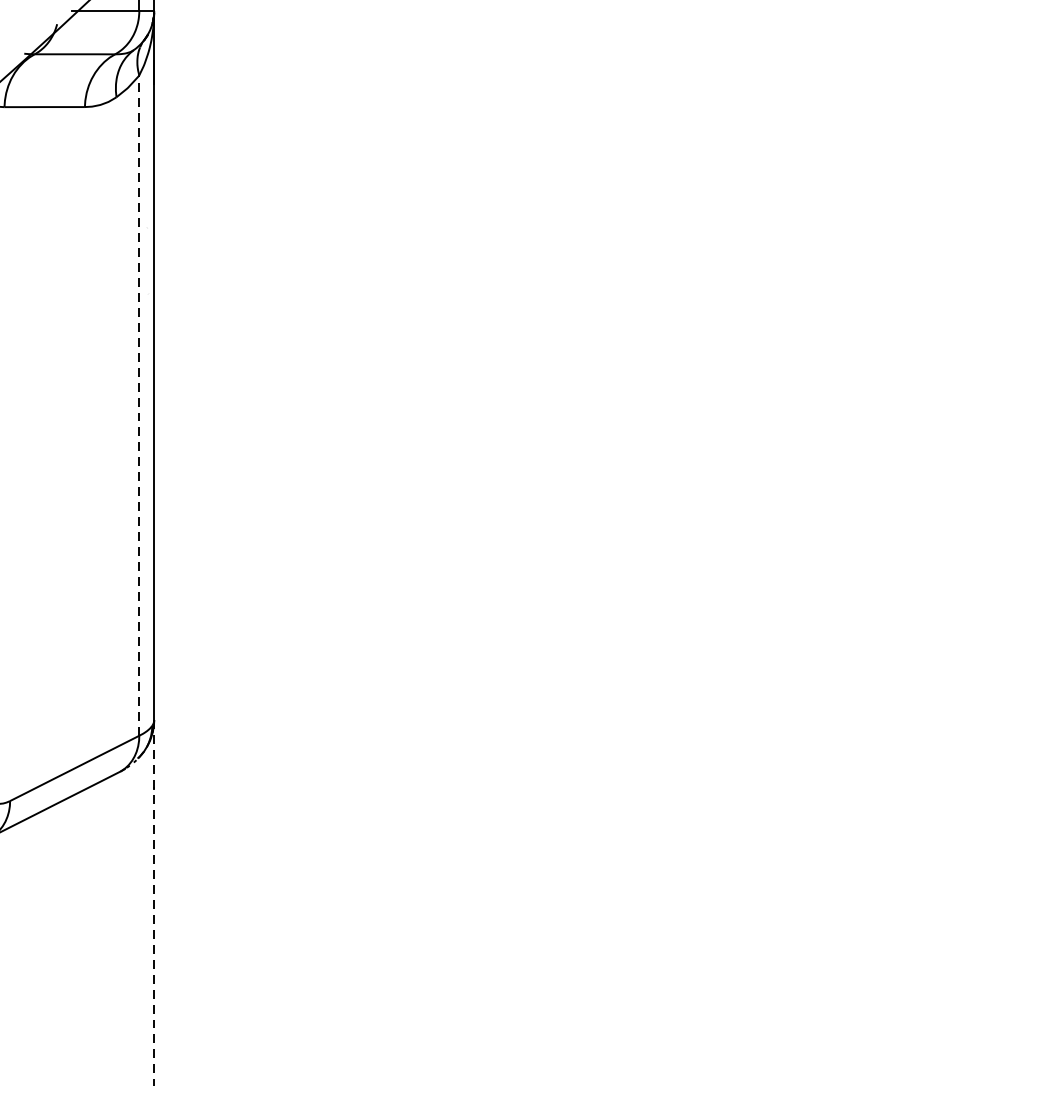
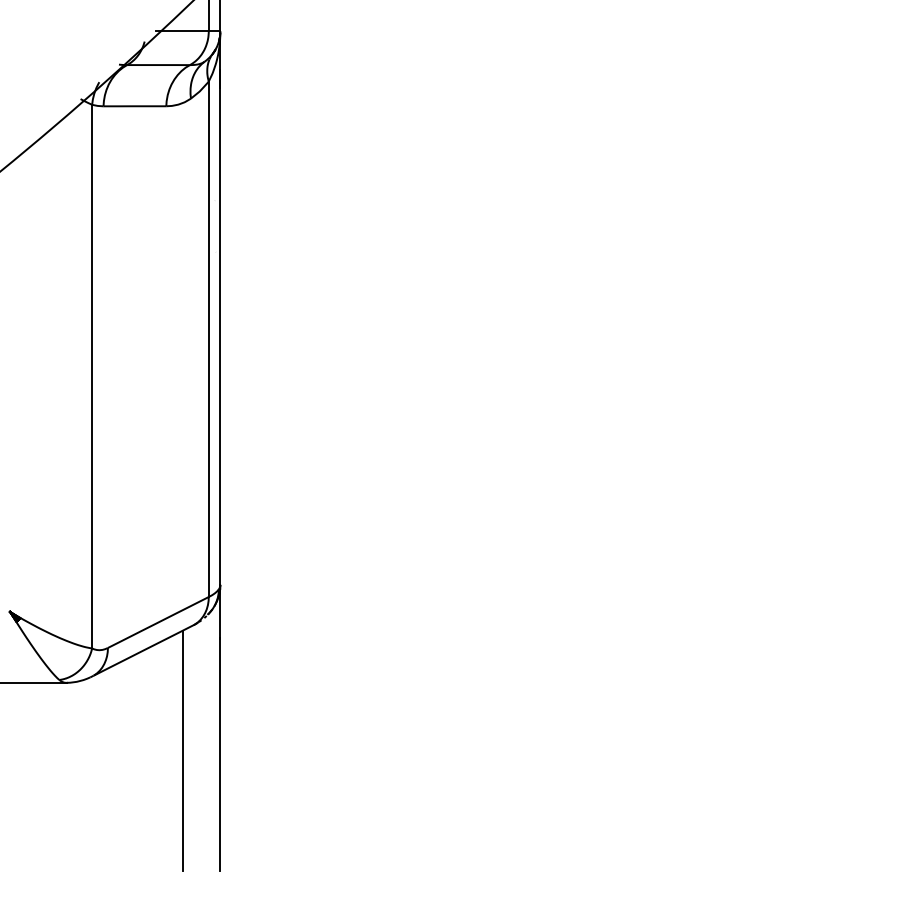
line: (138, 405) -> (208, 339), dashed -> solid
line: (154, 902) -> (220, 727), dashed -> solid
line: (105, 932) -> (182, 750), added

